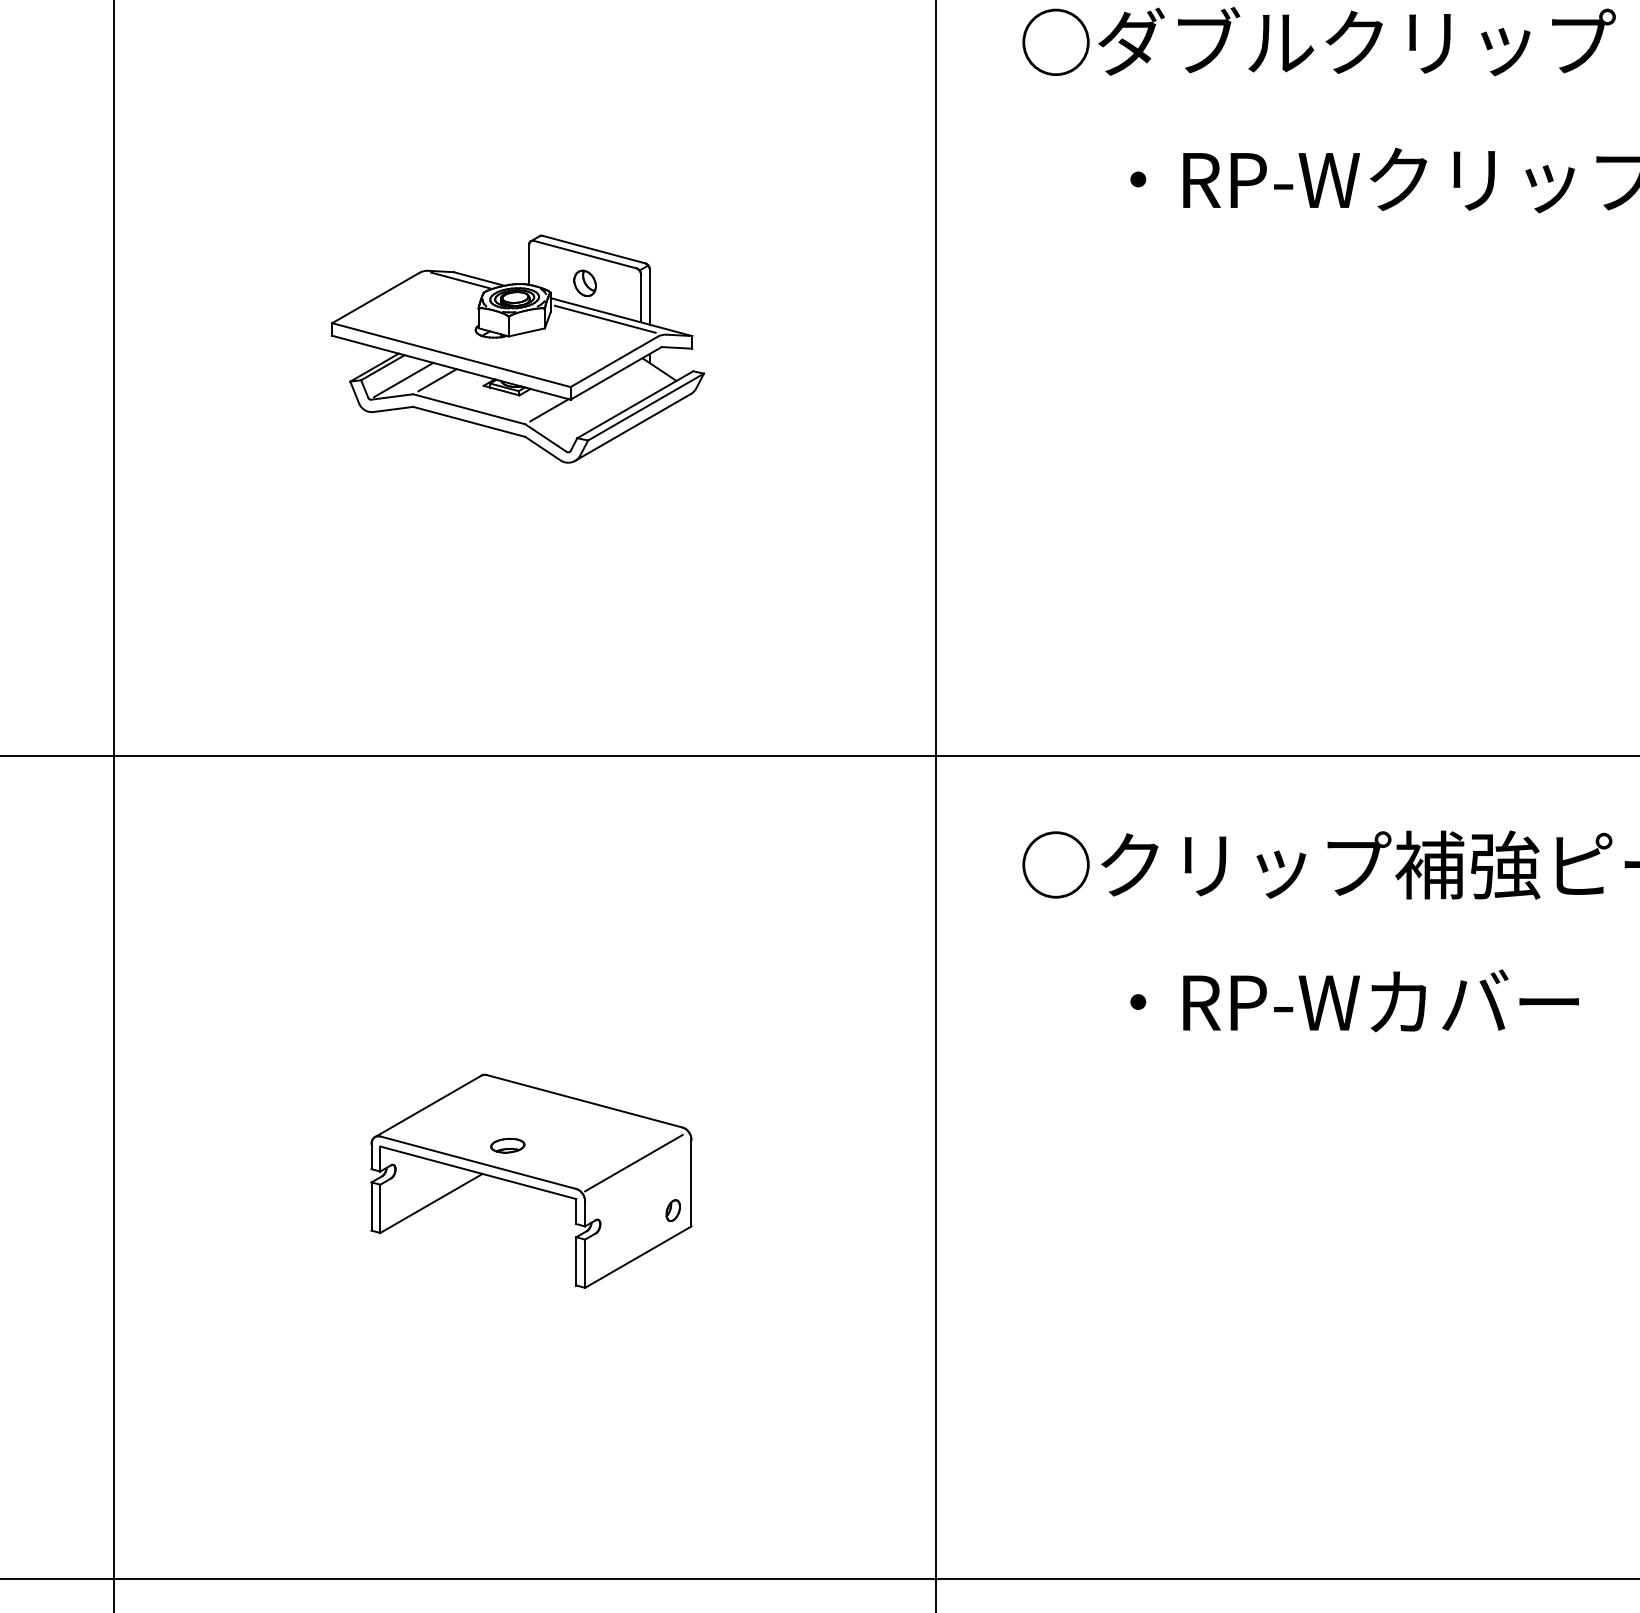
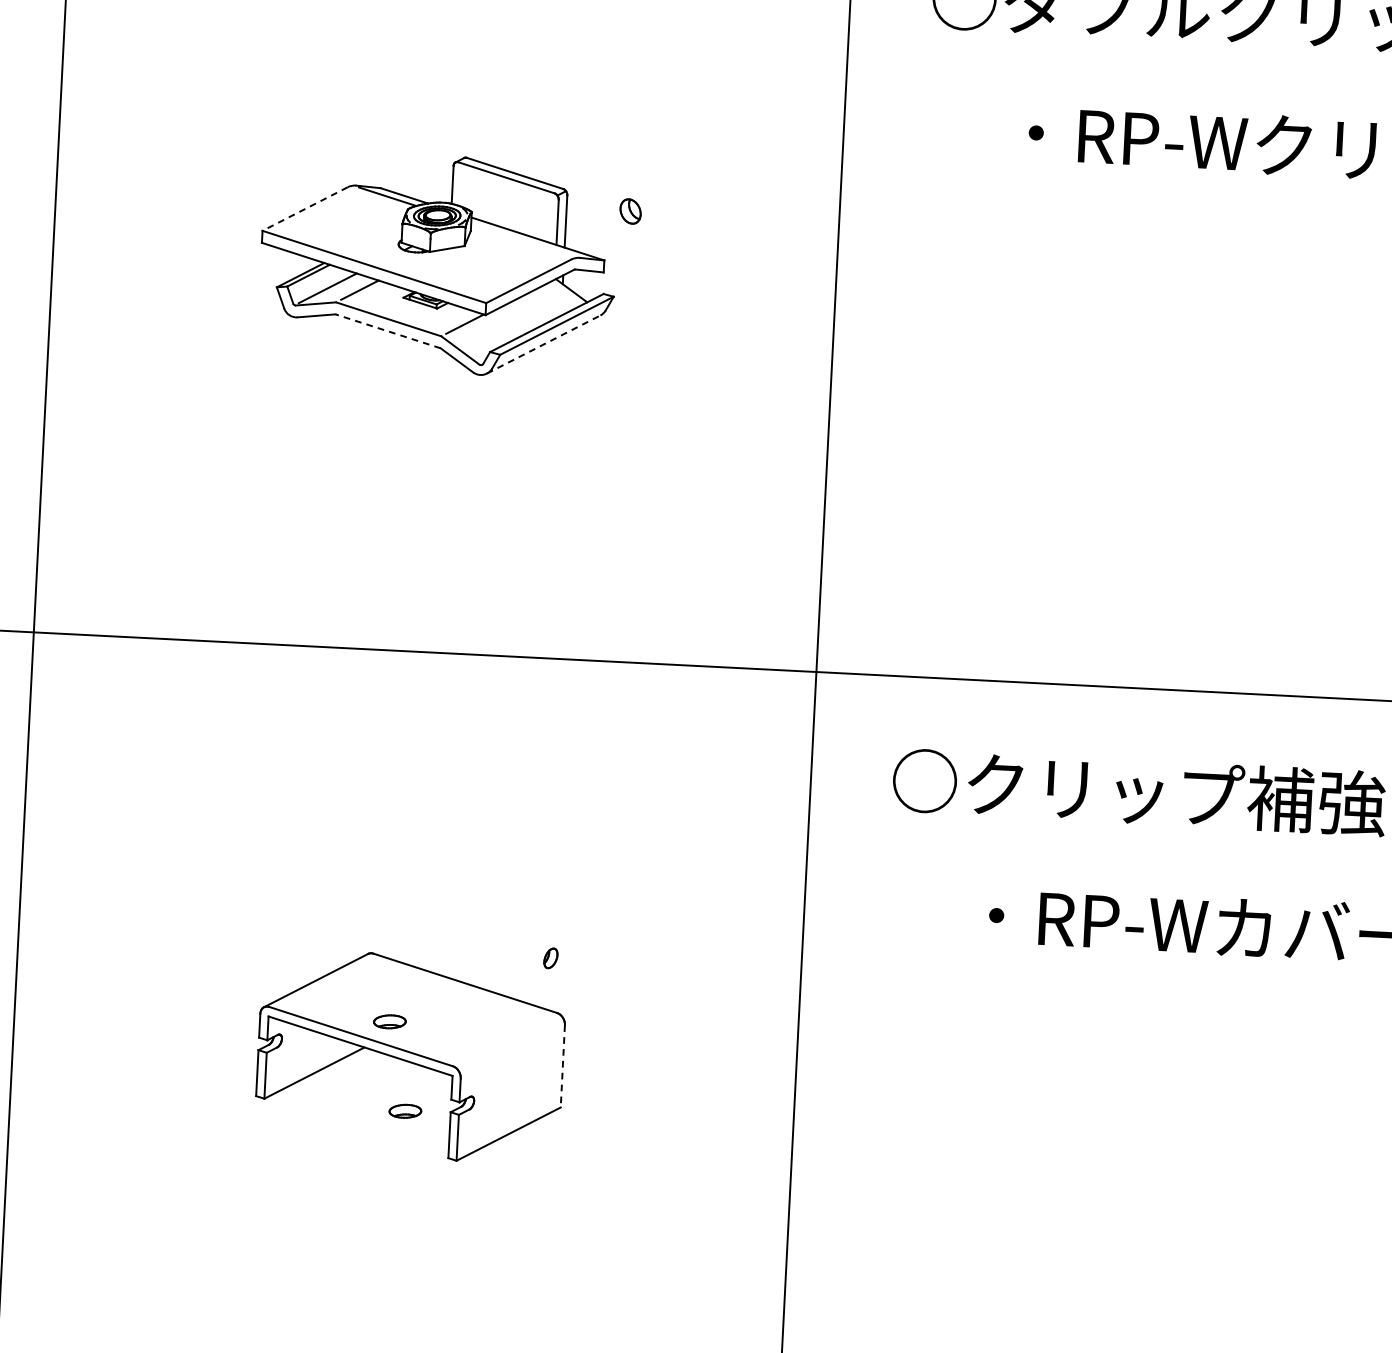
part: (584, 282) -> (630, 210), moved
line: (375, 298) -> (304, 209), solid -> dashed
line: (604, 318) -> (521, 239), removed
line: (469, 421) -> (388, 330), solid -> dashed
line: (633, 427) -> (544, 344), solid -> dashed
line: (633, 1162) -> (508, 1043), removed
line: (691, 1183) -> (562, 1066), solid -> dashed
part: (672, 1210) -> (550, 958), moved
part: (528, 1238) -> (405, 1111), added

